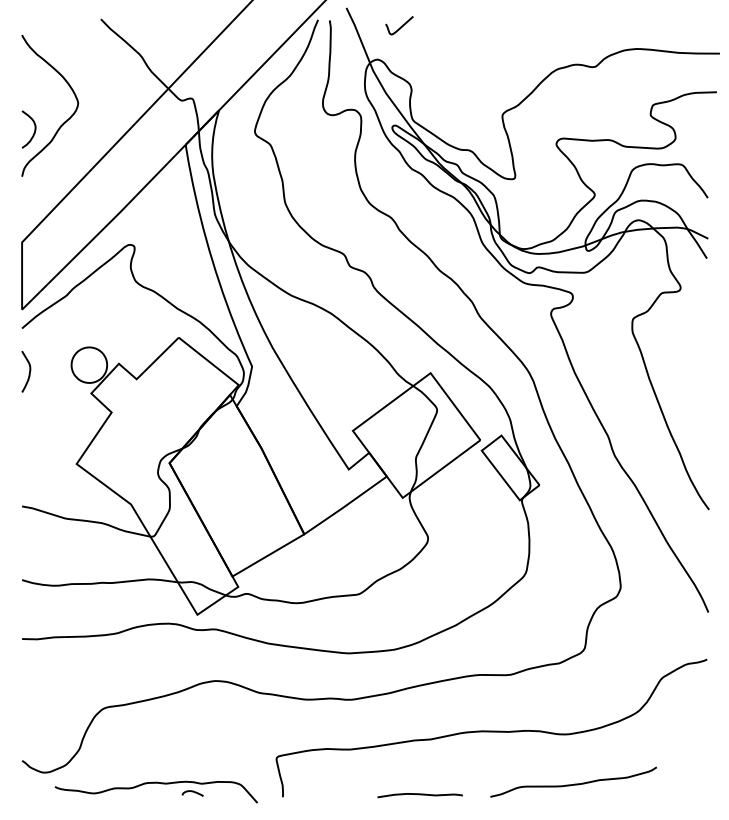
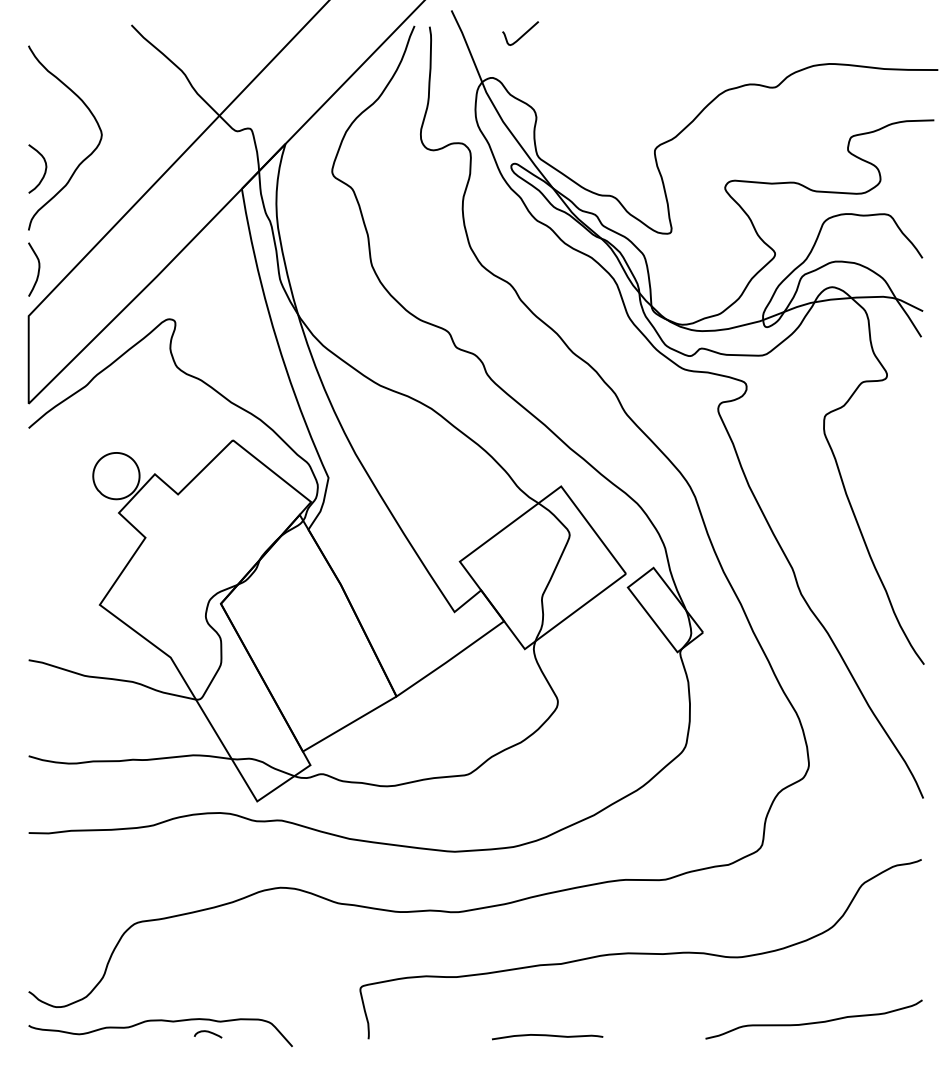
curve: (29, 371) -> (38, 269), moved
part: (155, 783) -> (159, 1021), moved
curve: (574, 783) -> (815, 1021), moved

